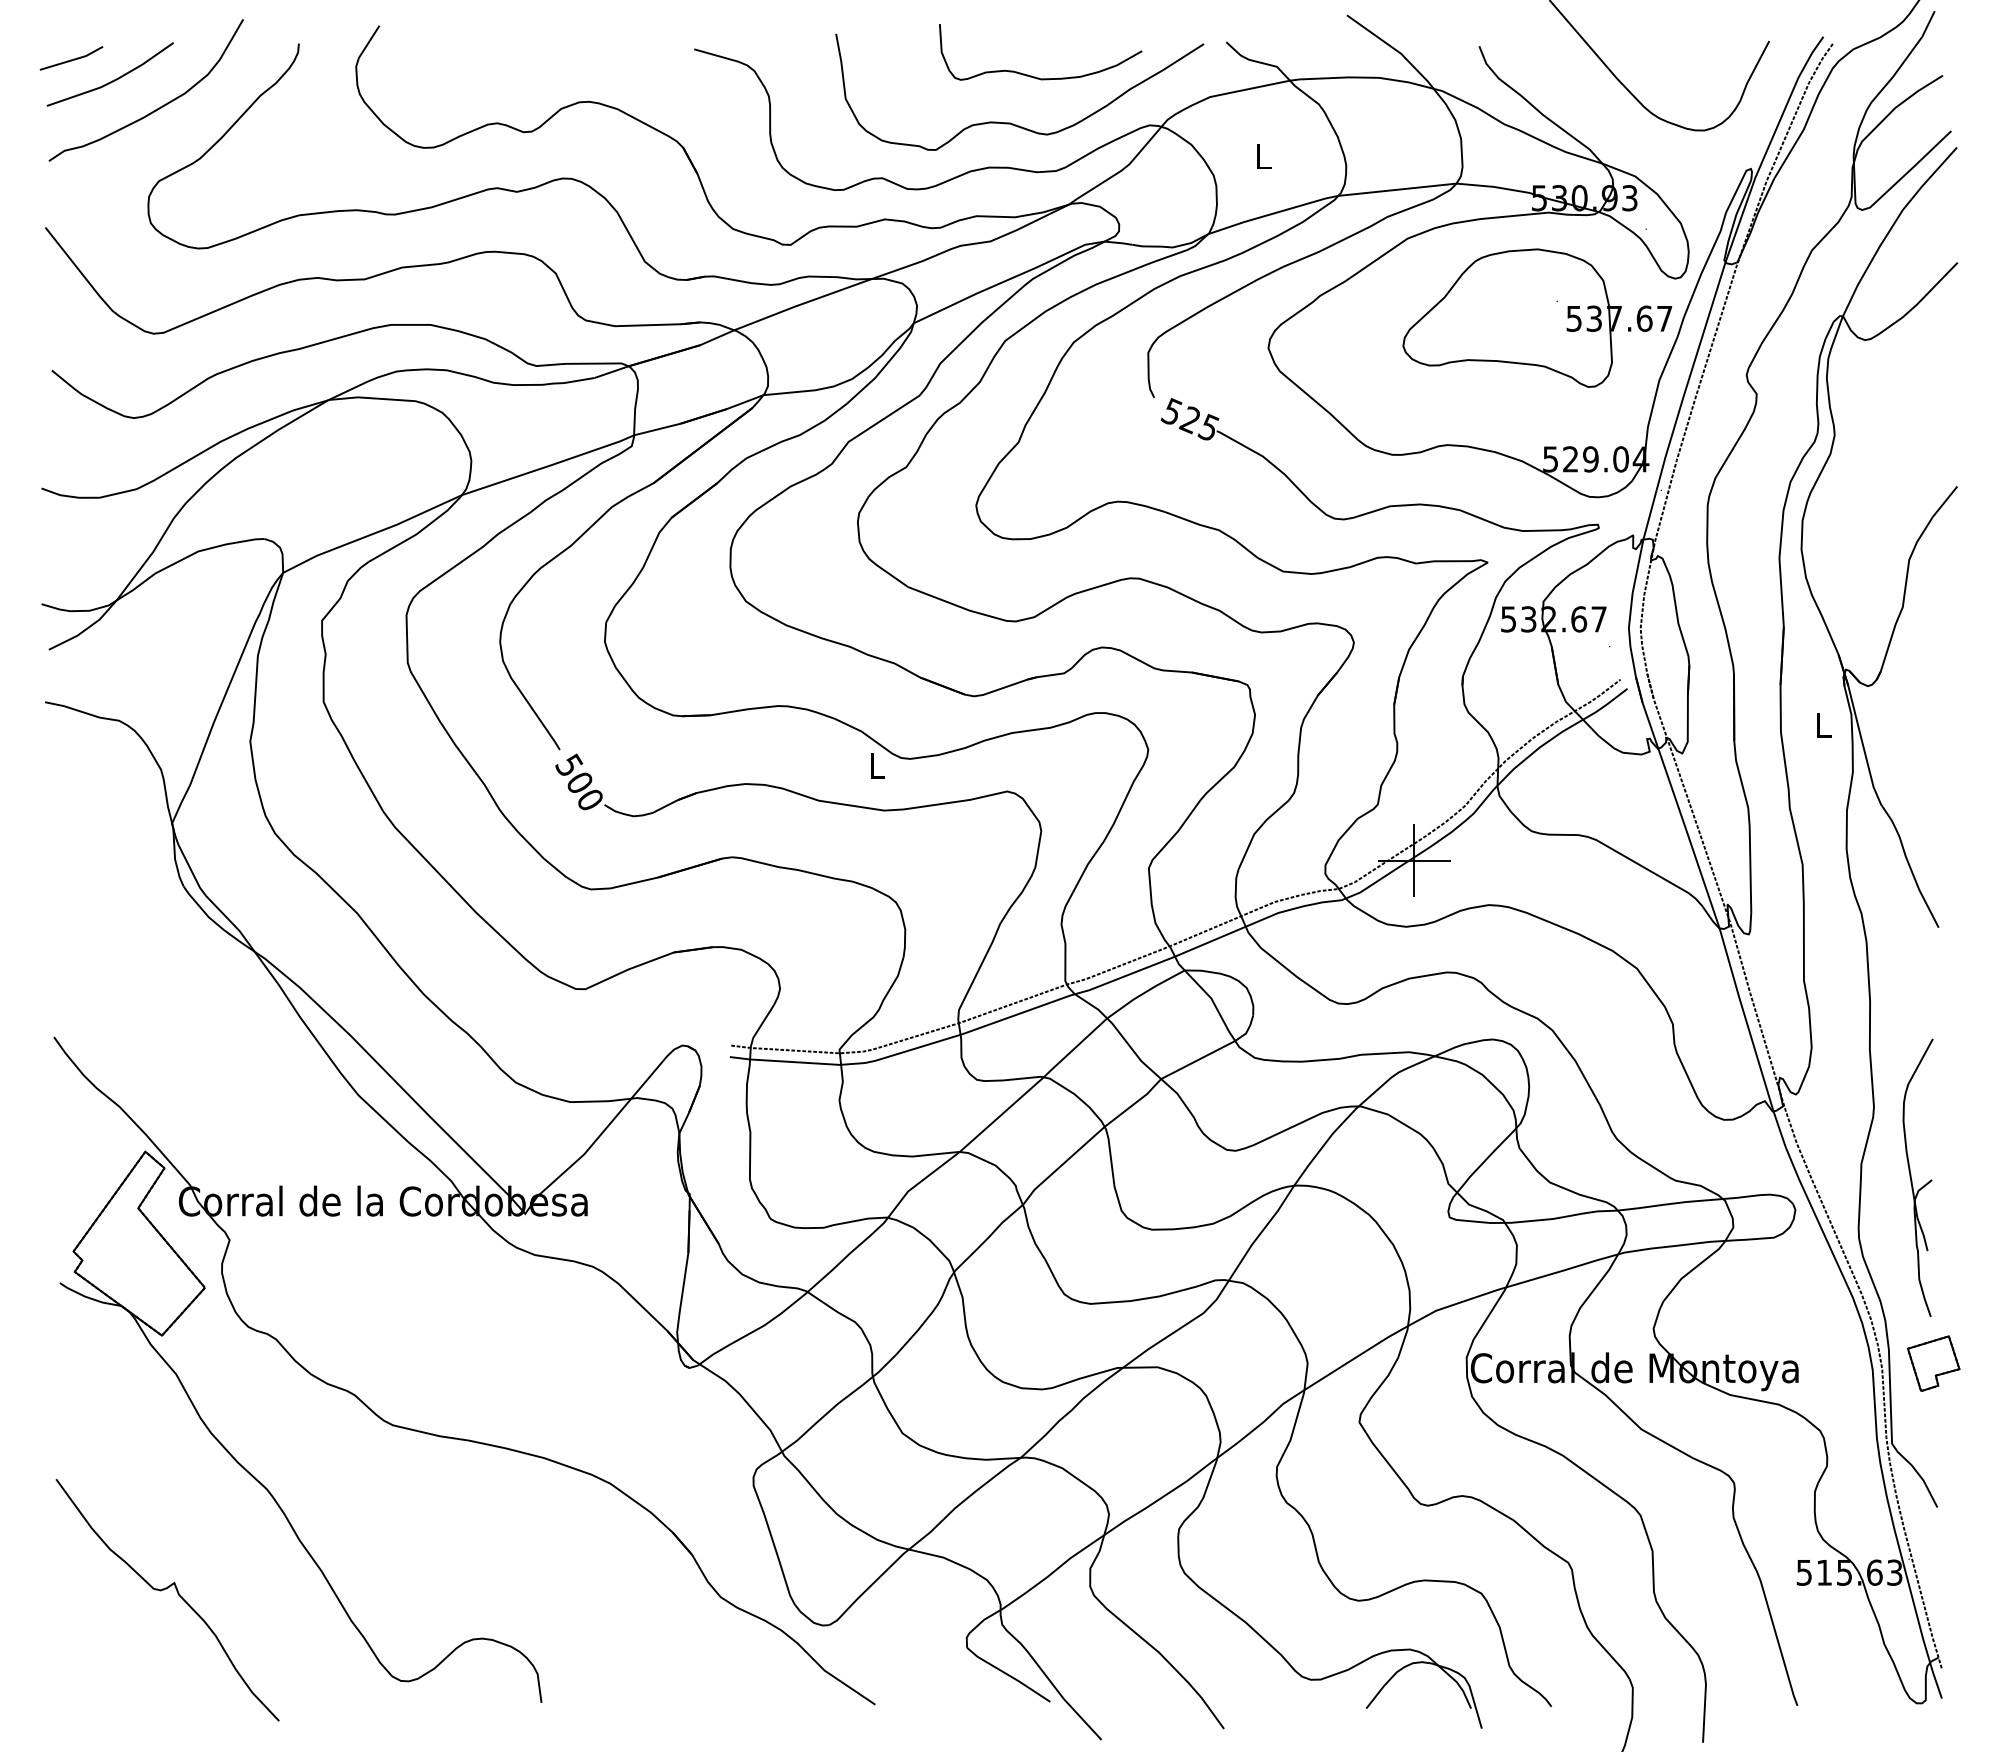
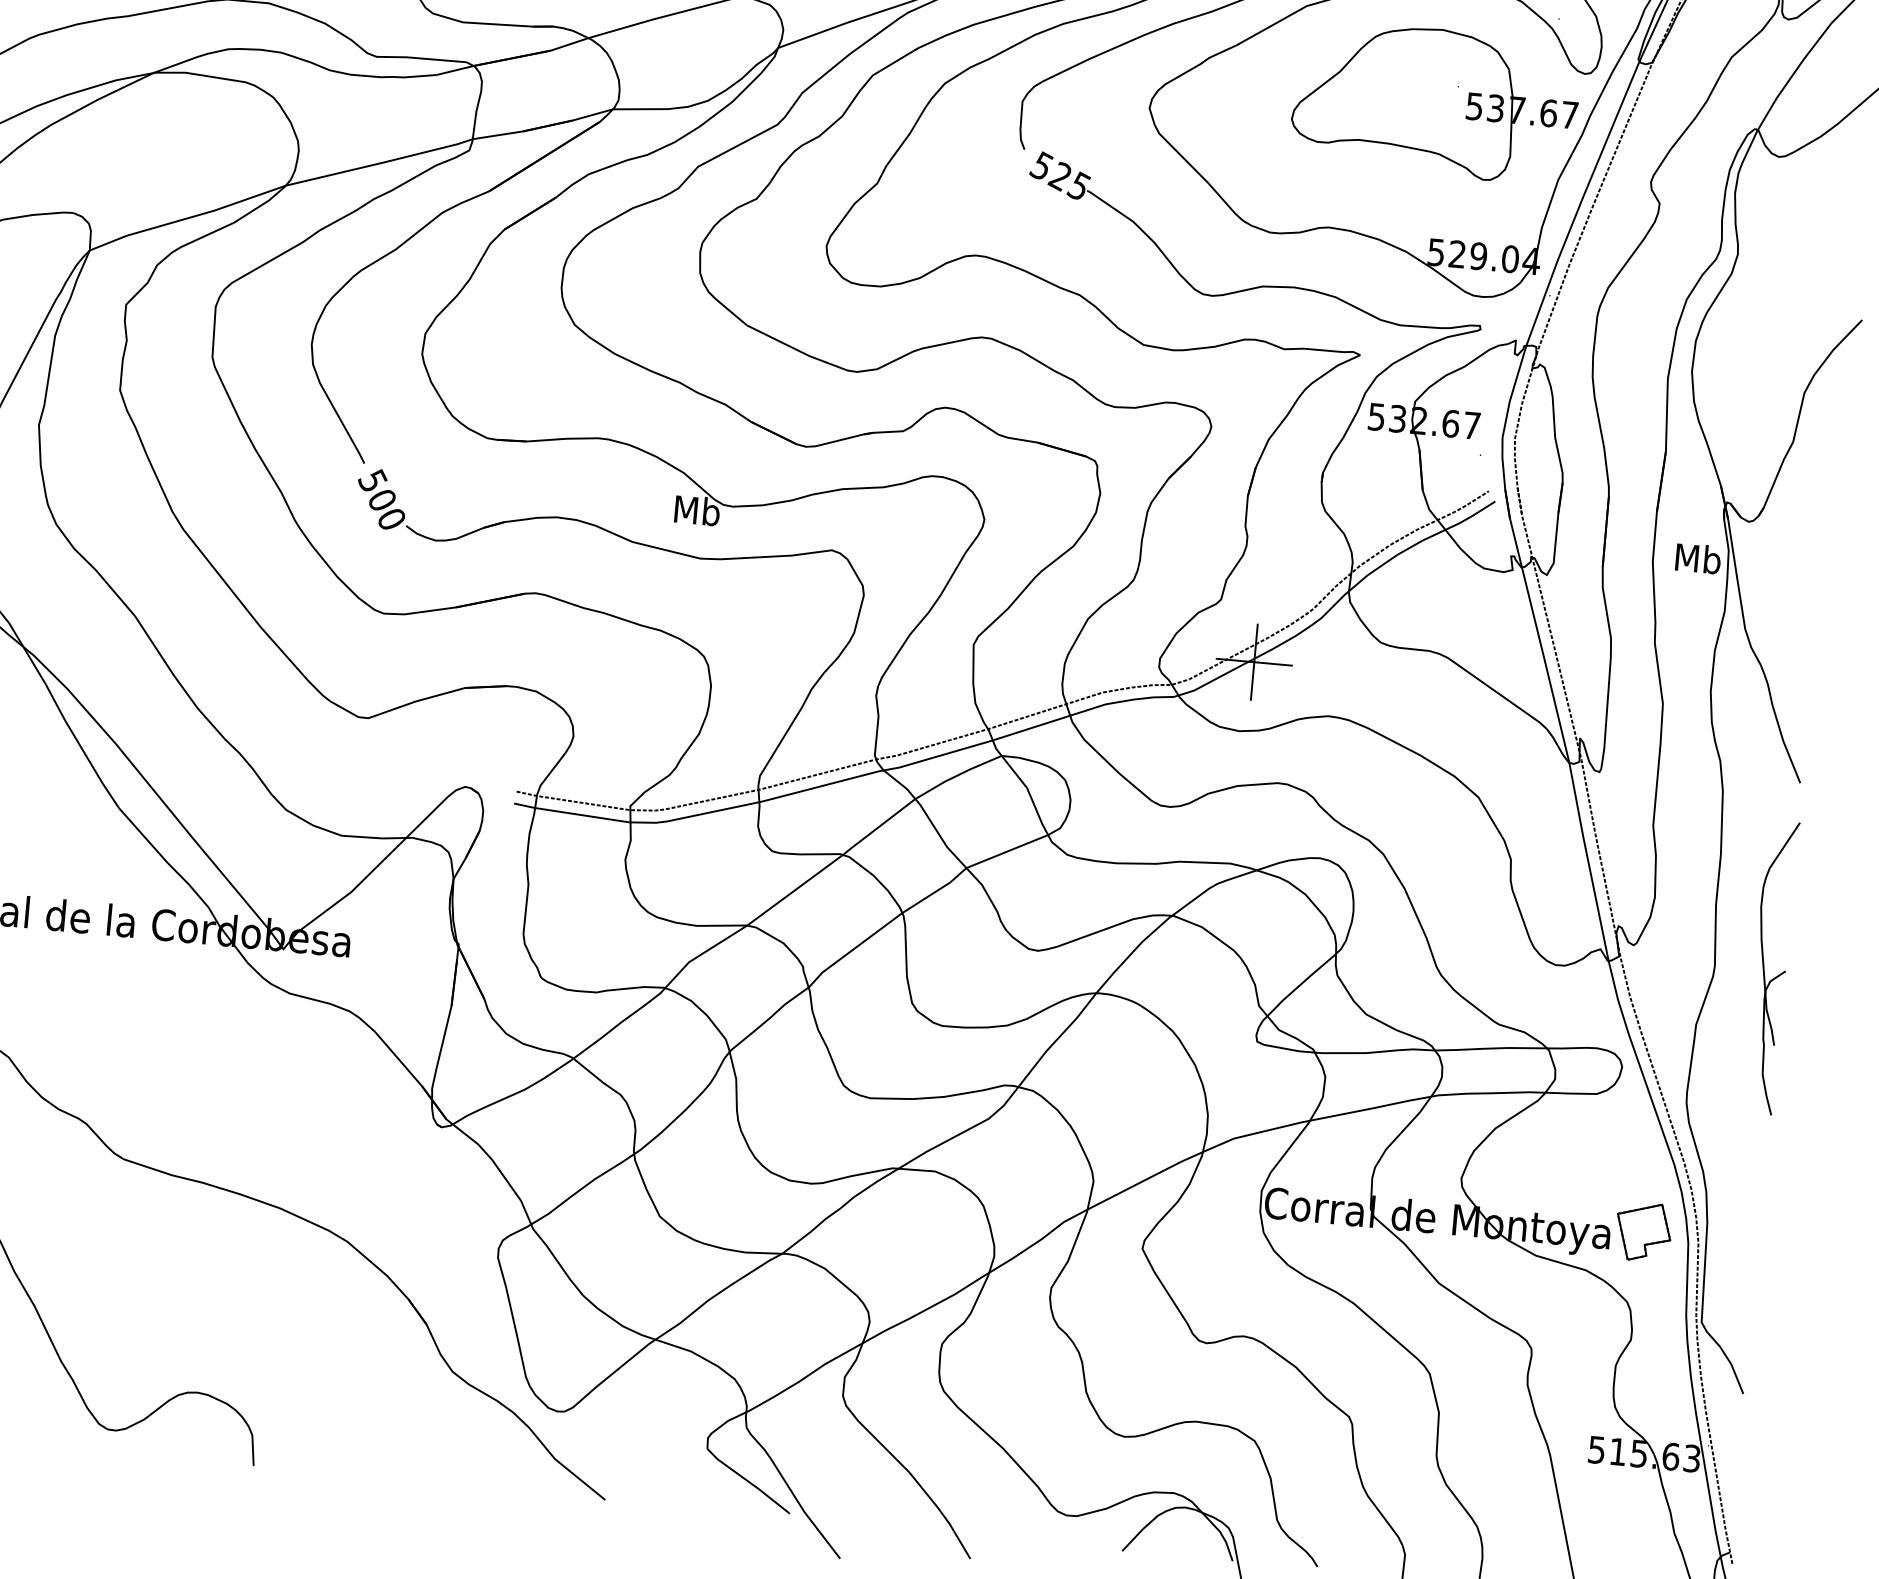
text: (1823, 724) -> (1698, 557), L -> Mb
text: (877, 765) -> (697, 510), L -> Mb
part: (1917, 1177) -> (1770, 967), moved
part: (1933, 1363) -> (1643, 1231), moved

